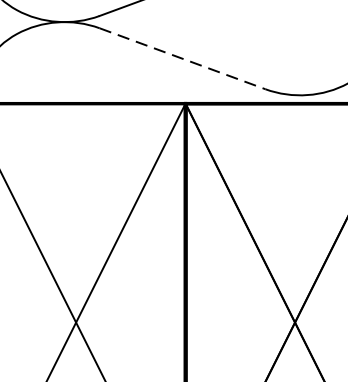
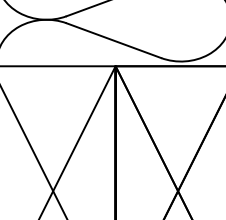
line: (183, 58) -> (114, 40), dashed -> solid

